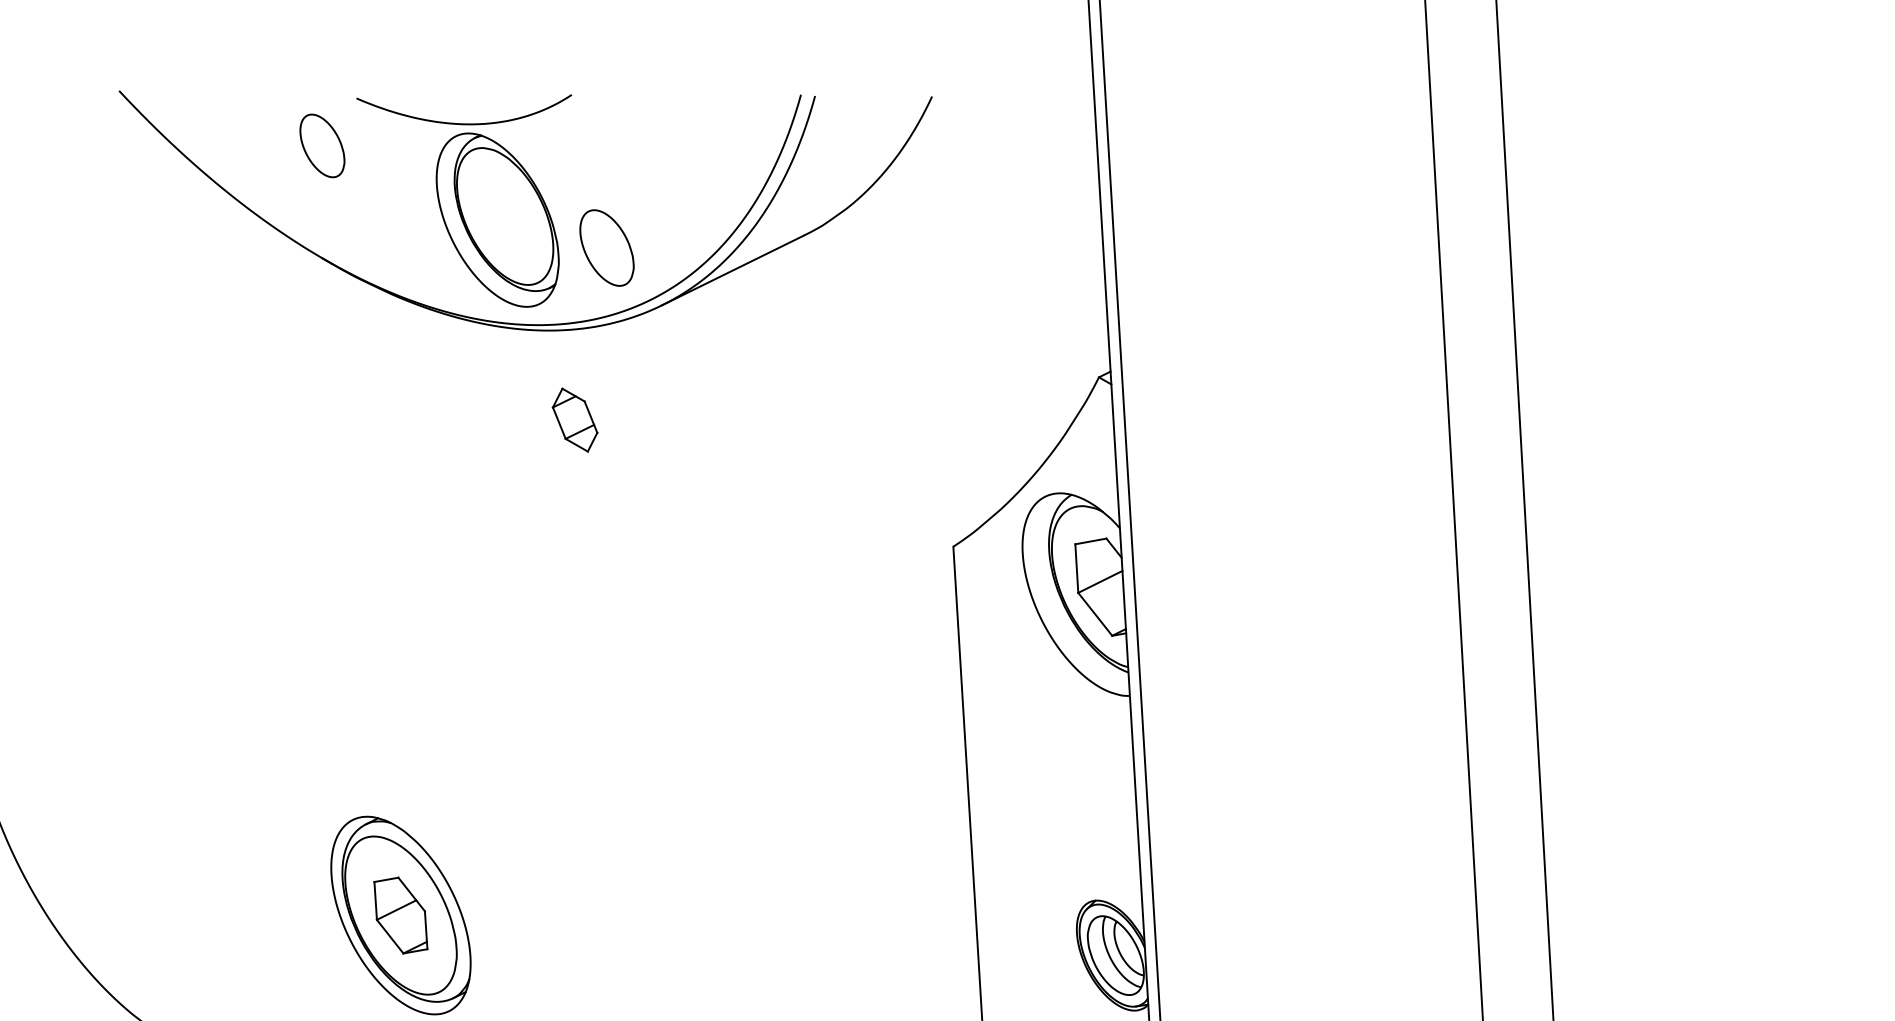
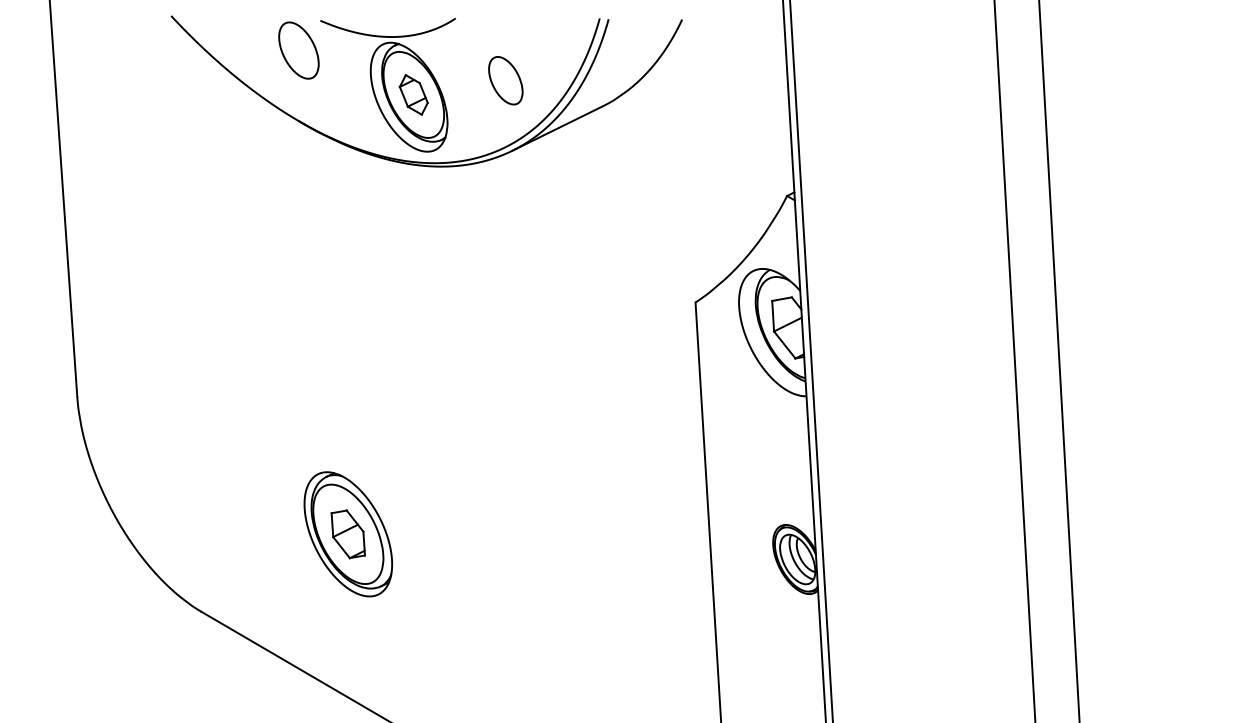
part: (321, 145) -> (298, 50), size x1.43
part: (606, 247) -> (505, 80), moved
part: (574, 419) -> (413, 94), moved

